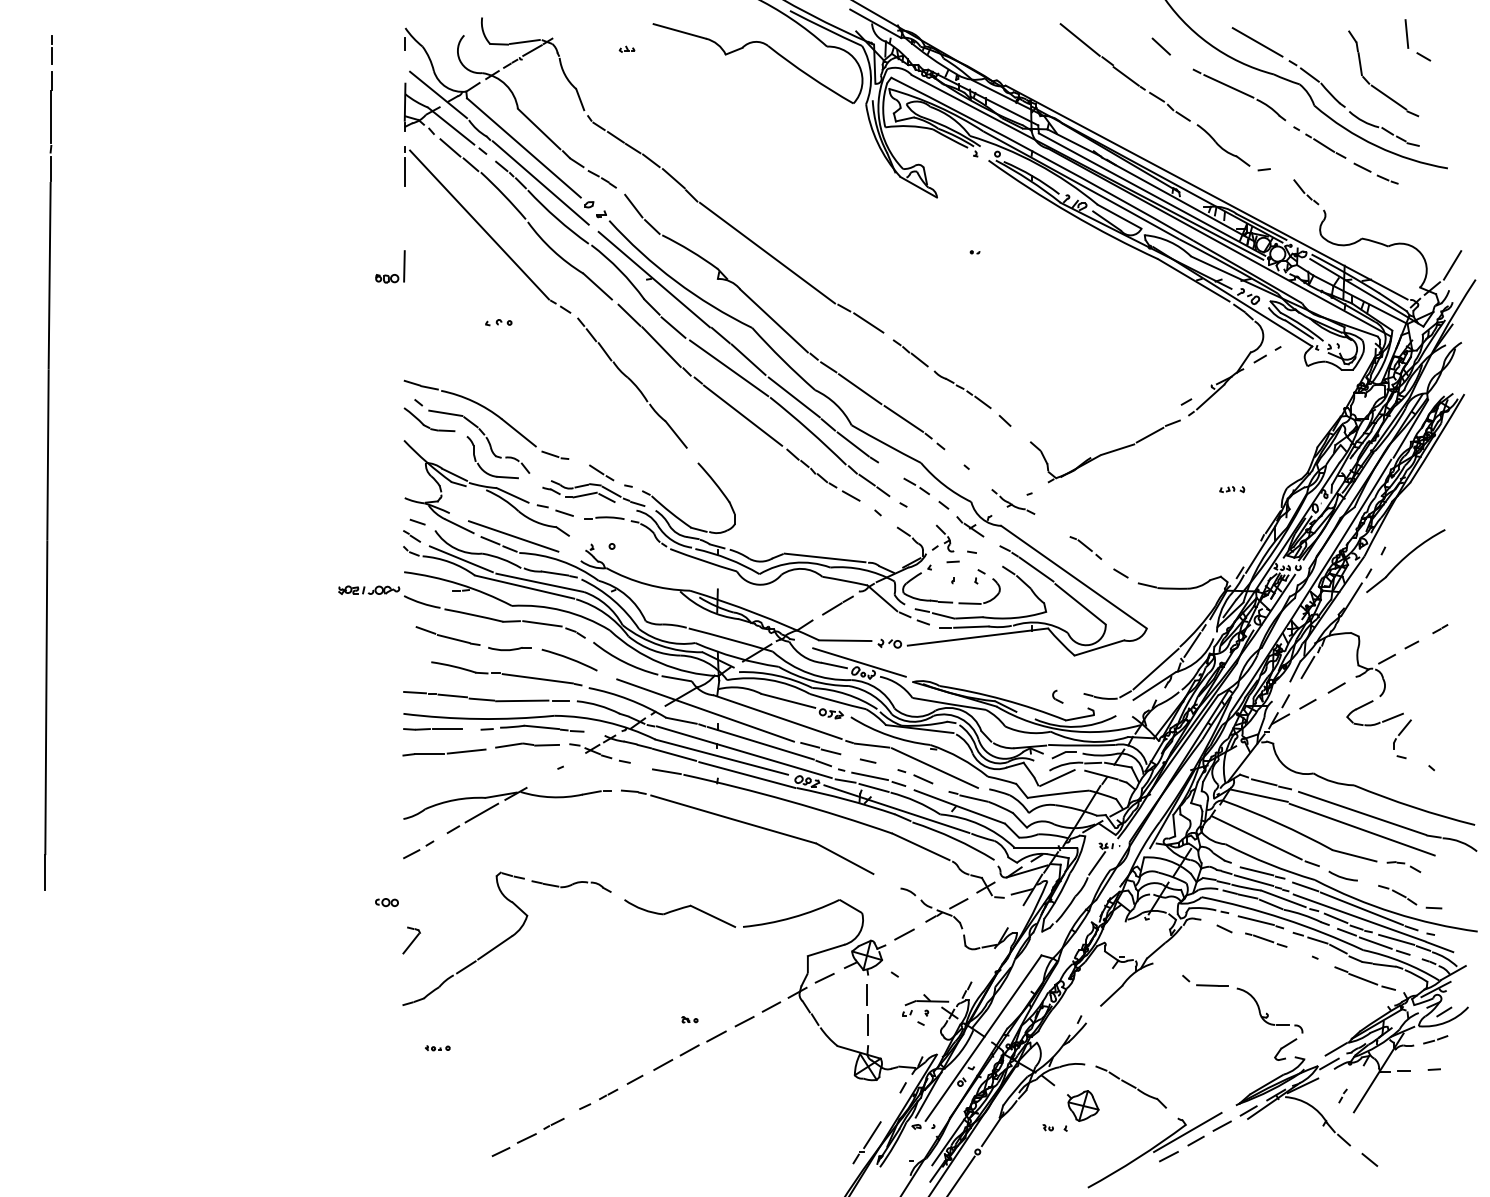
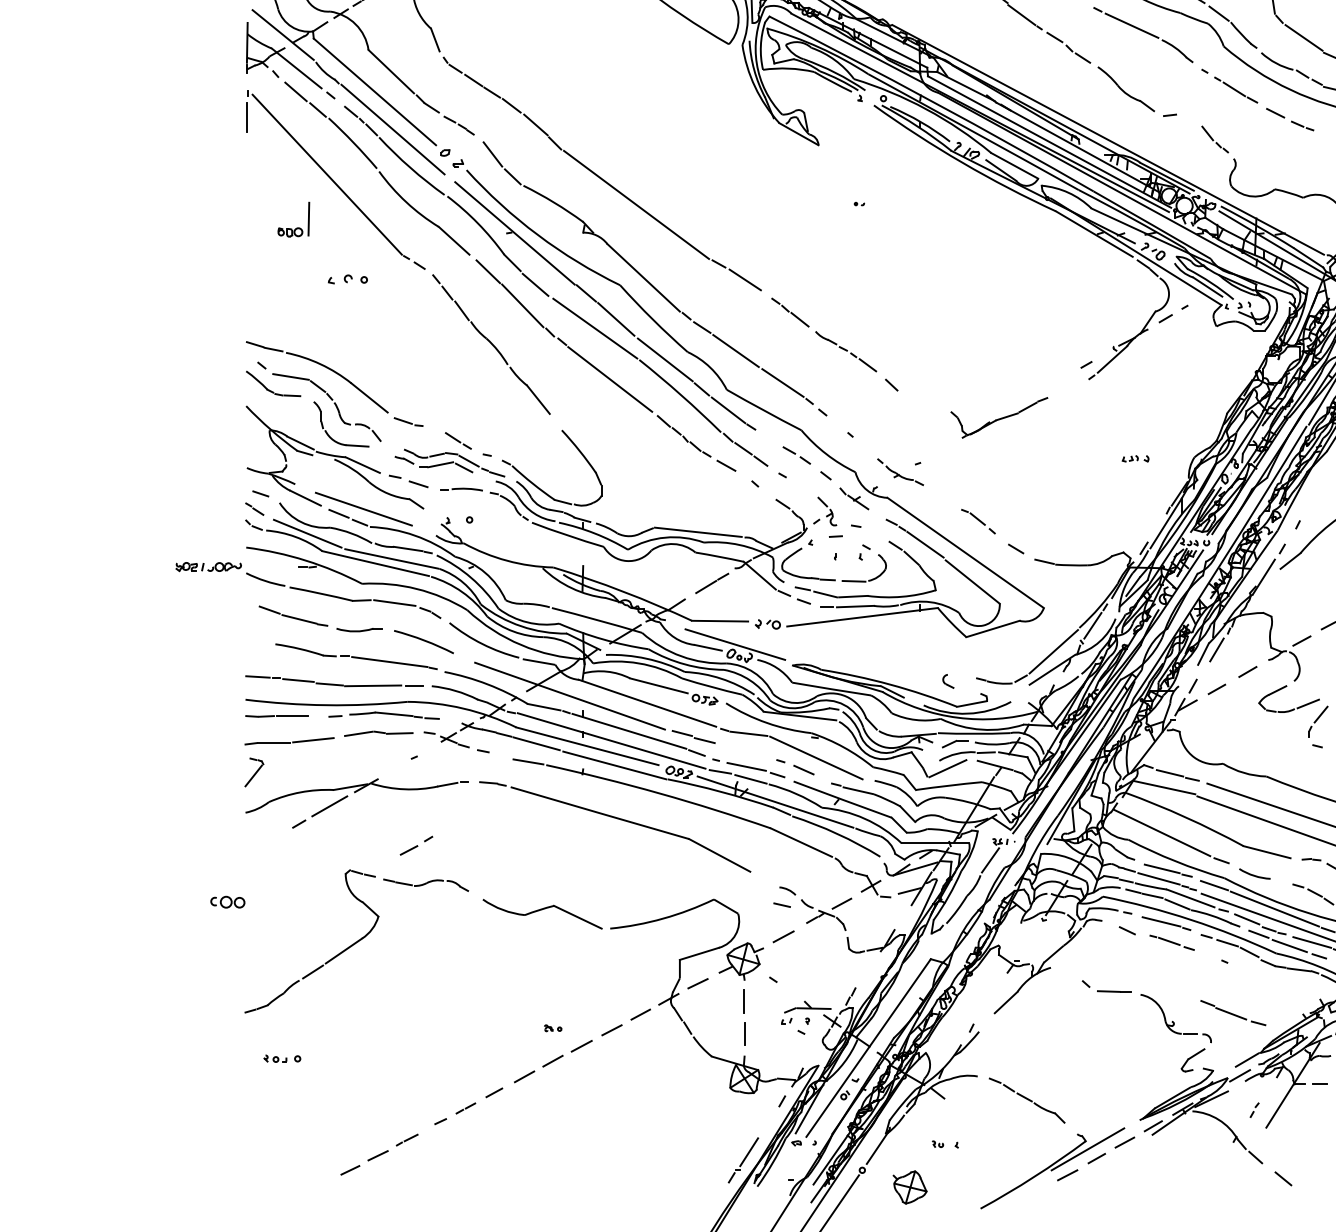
part: (392, 274) -> (296, 227), moved
part: (498, 322) -> (347, 279), size x1.4
part: (1104, 451) -> (998, 417), size x0.6
line: (867, 760) -> (781, 904), moved
part: (418, 849) -> (416, 845), moved
part: (386, 902) -> (227, 902), size x1.4
part: (411, 940) -> (254, 772), moved
part: (1364, 978) -> (1232, 1012), moved
part: (437, 1048) -> (282, 1059), size x1.4
part: (1083, 1105) -> (910, 1186), moved

